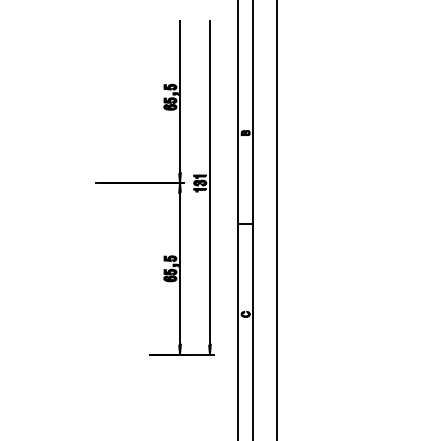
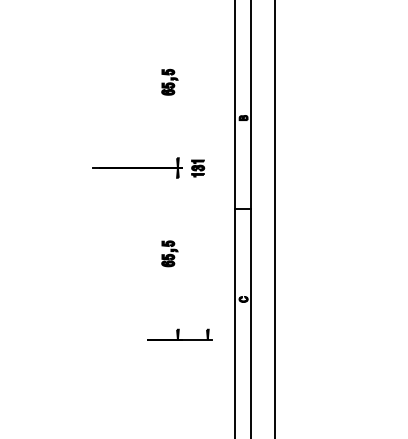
line: (180, 97) -> (178, 82), removed
line: (209, 182) -> (207, 167), removed
line: (180, 268) -> (178, 253), removed

